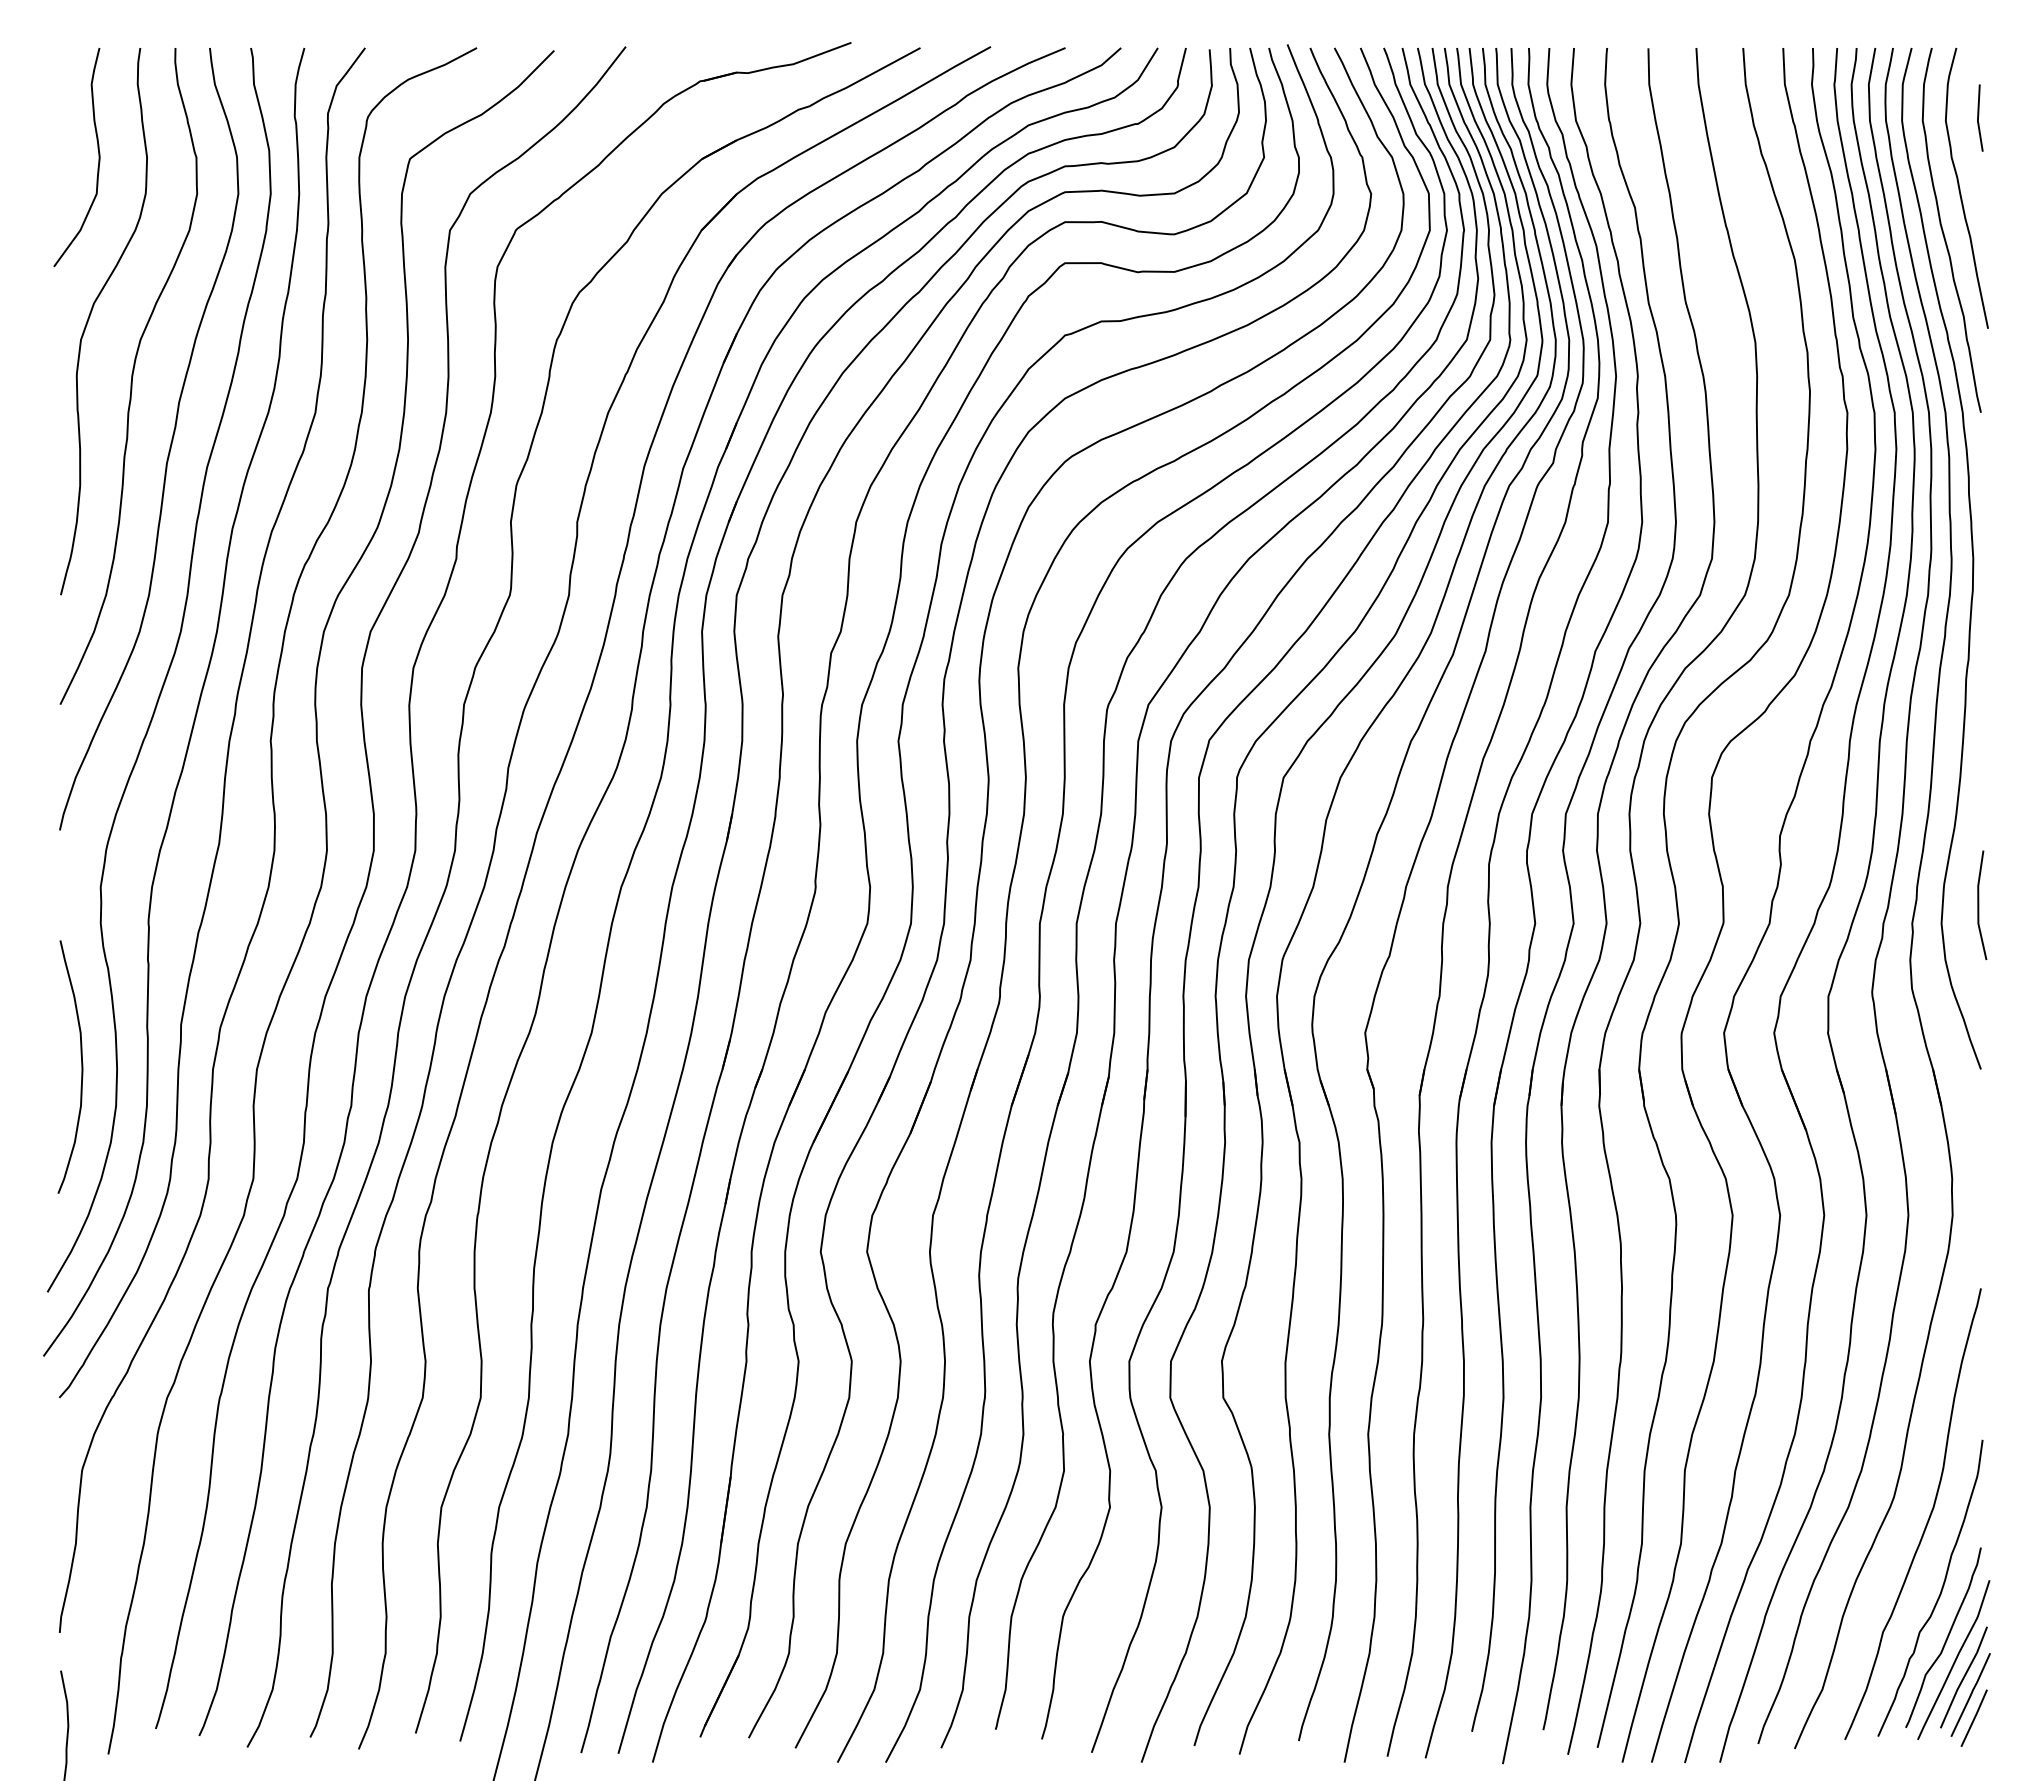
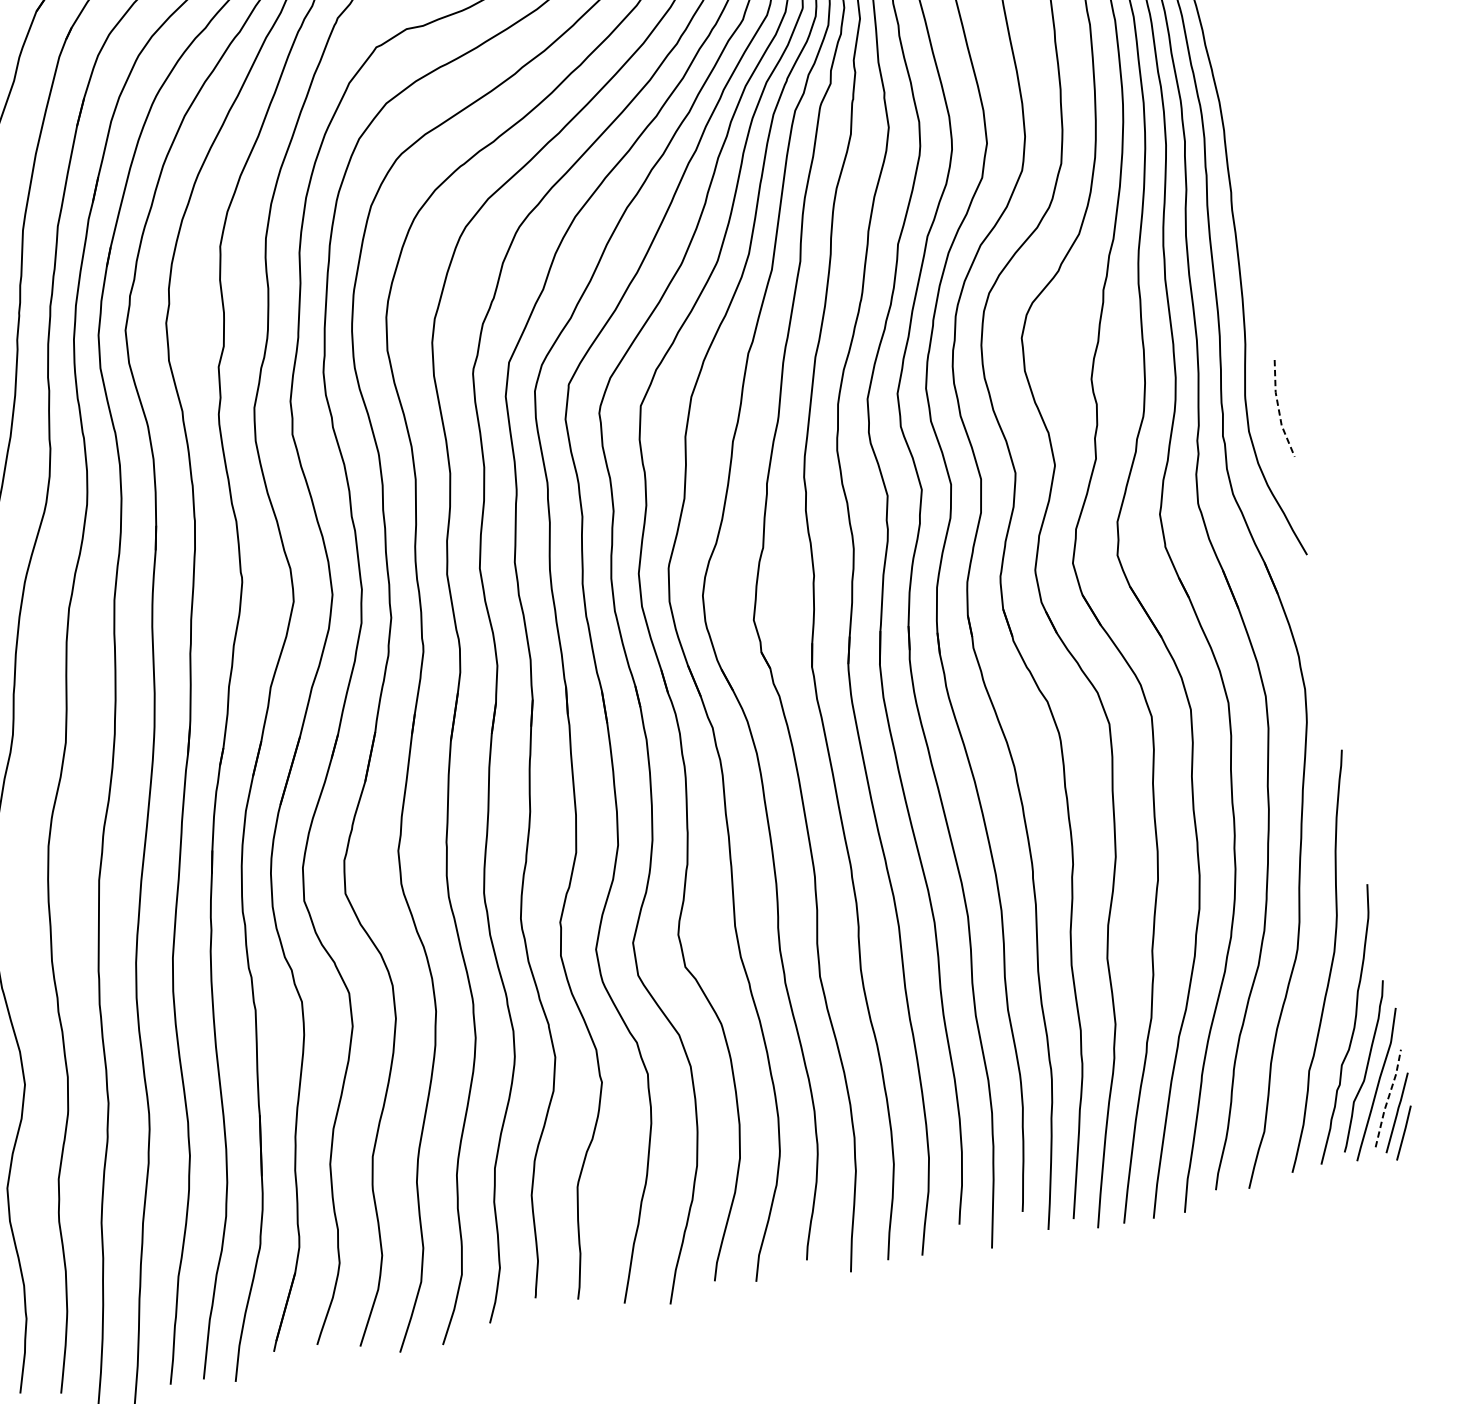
line: (1978, 905) -> (1278, 409), solid -> dashed
line: (1963, 1677) -> (1387, 1098), solid -> dashed

